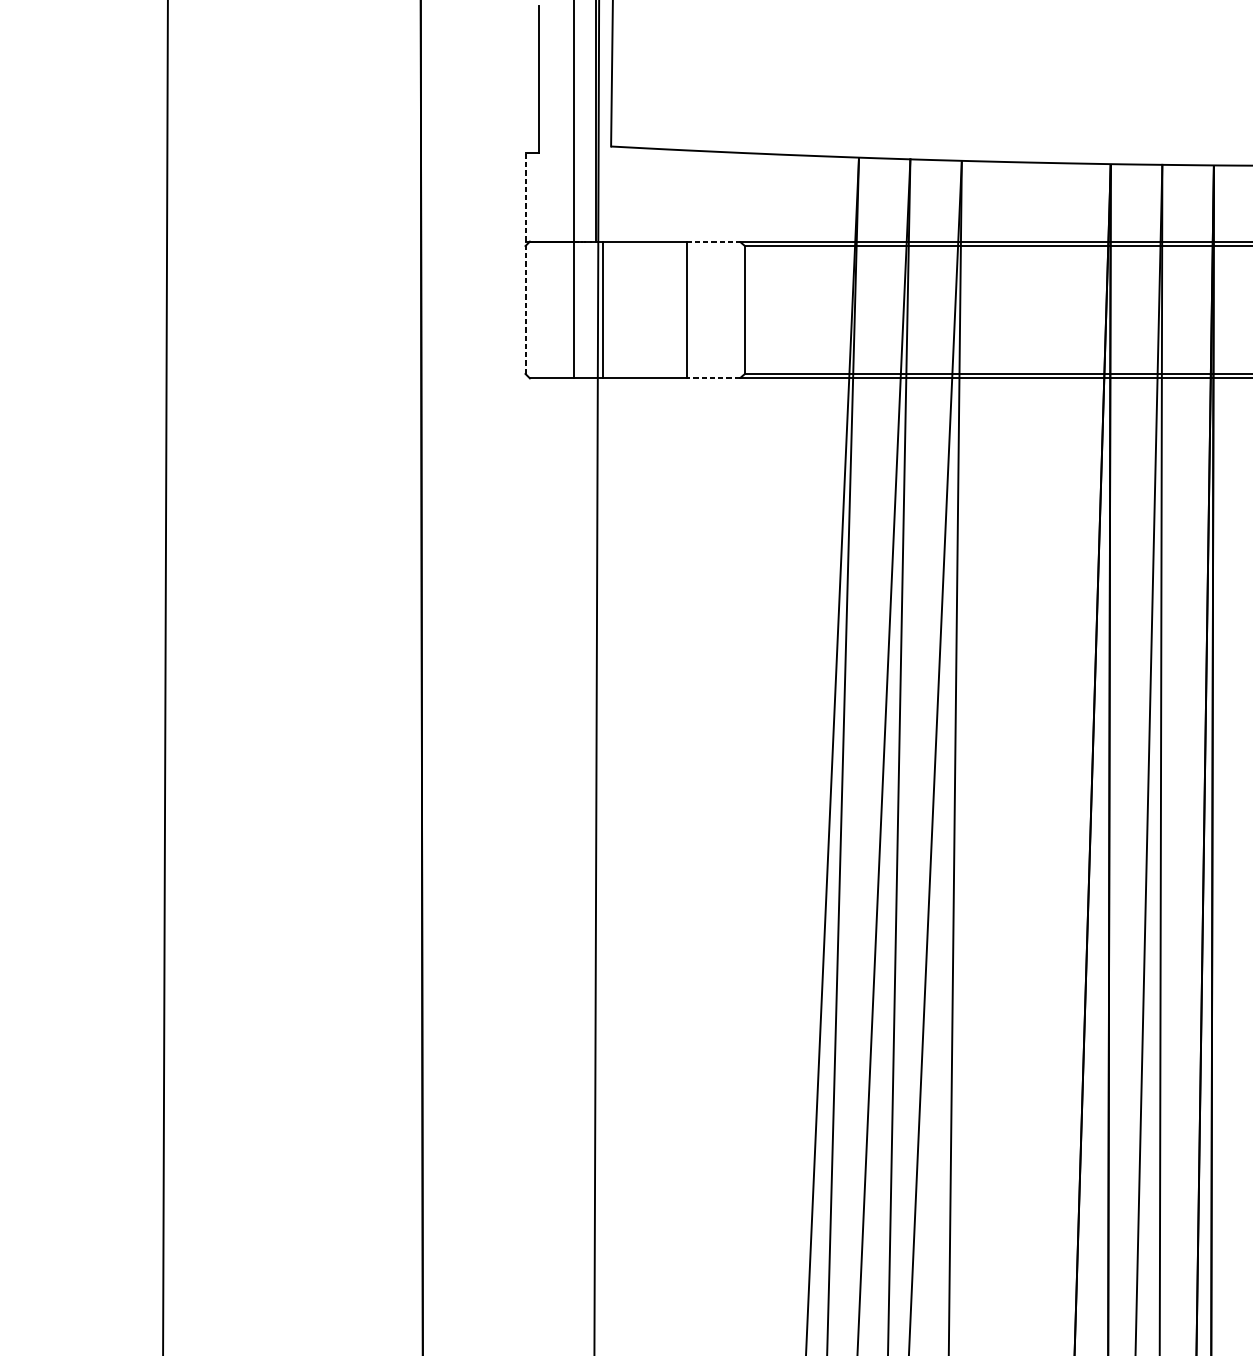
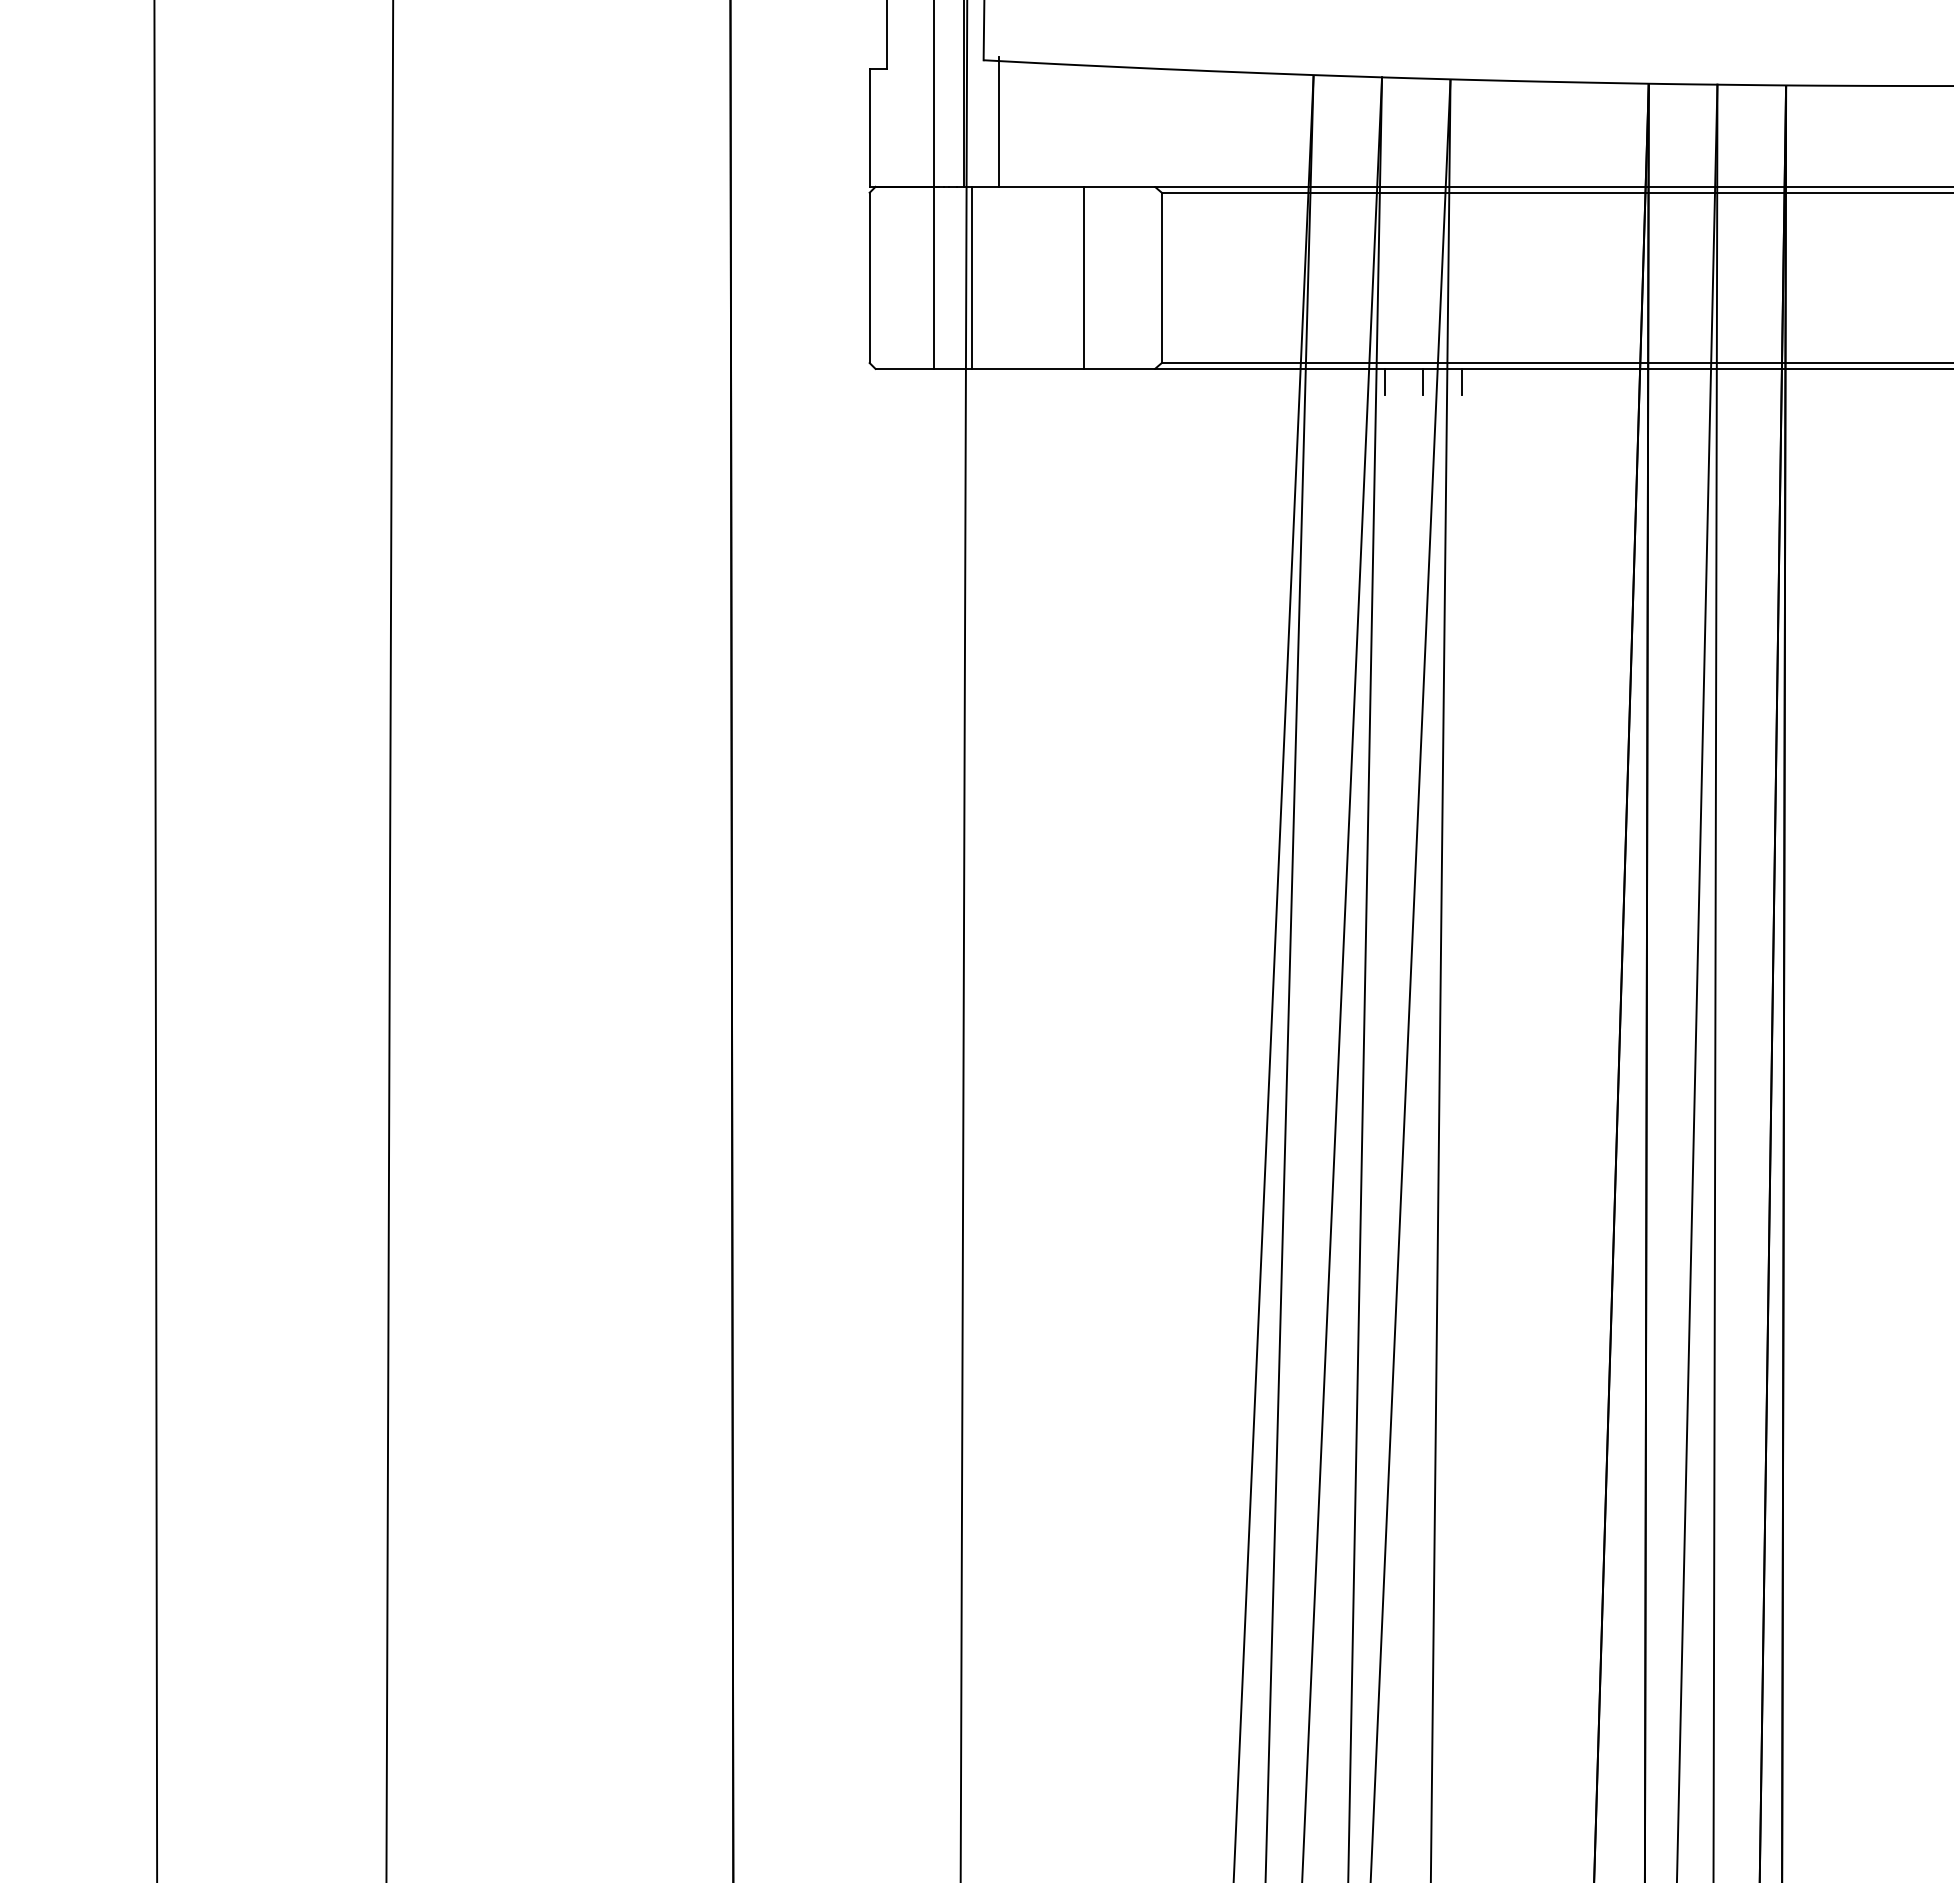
line: (622, 192) -> (998, 121), added
line: (525, 197) -> (869, 128), dashed -> solid
line: (713, 241) -> (1120, 186), dashed -> solid
line: (525, 309) -> (869, 277), dashed -> solid
line: (713, 378) -> (1119, 368), dashed -> solid
line: (912, 387) -> (1385, 381), added
line: (941, 387) -> (1423, 381), added
line: (970, 387) -> (1461, 381), added

